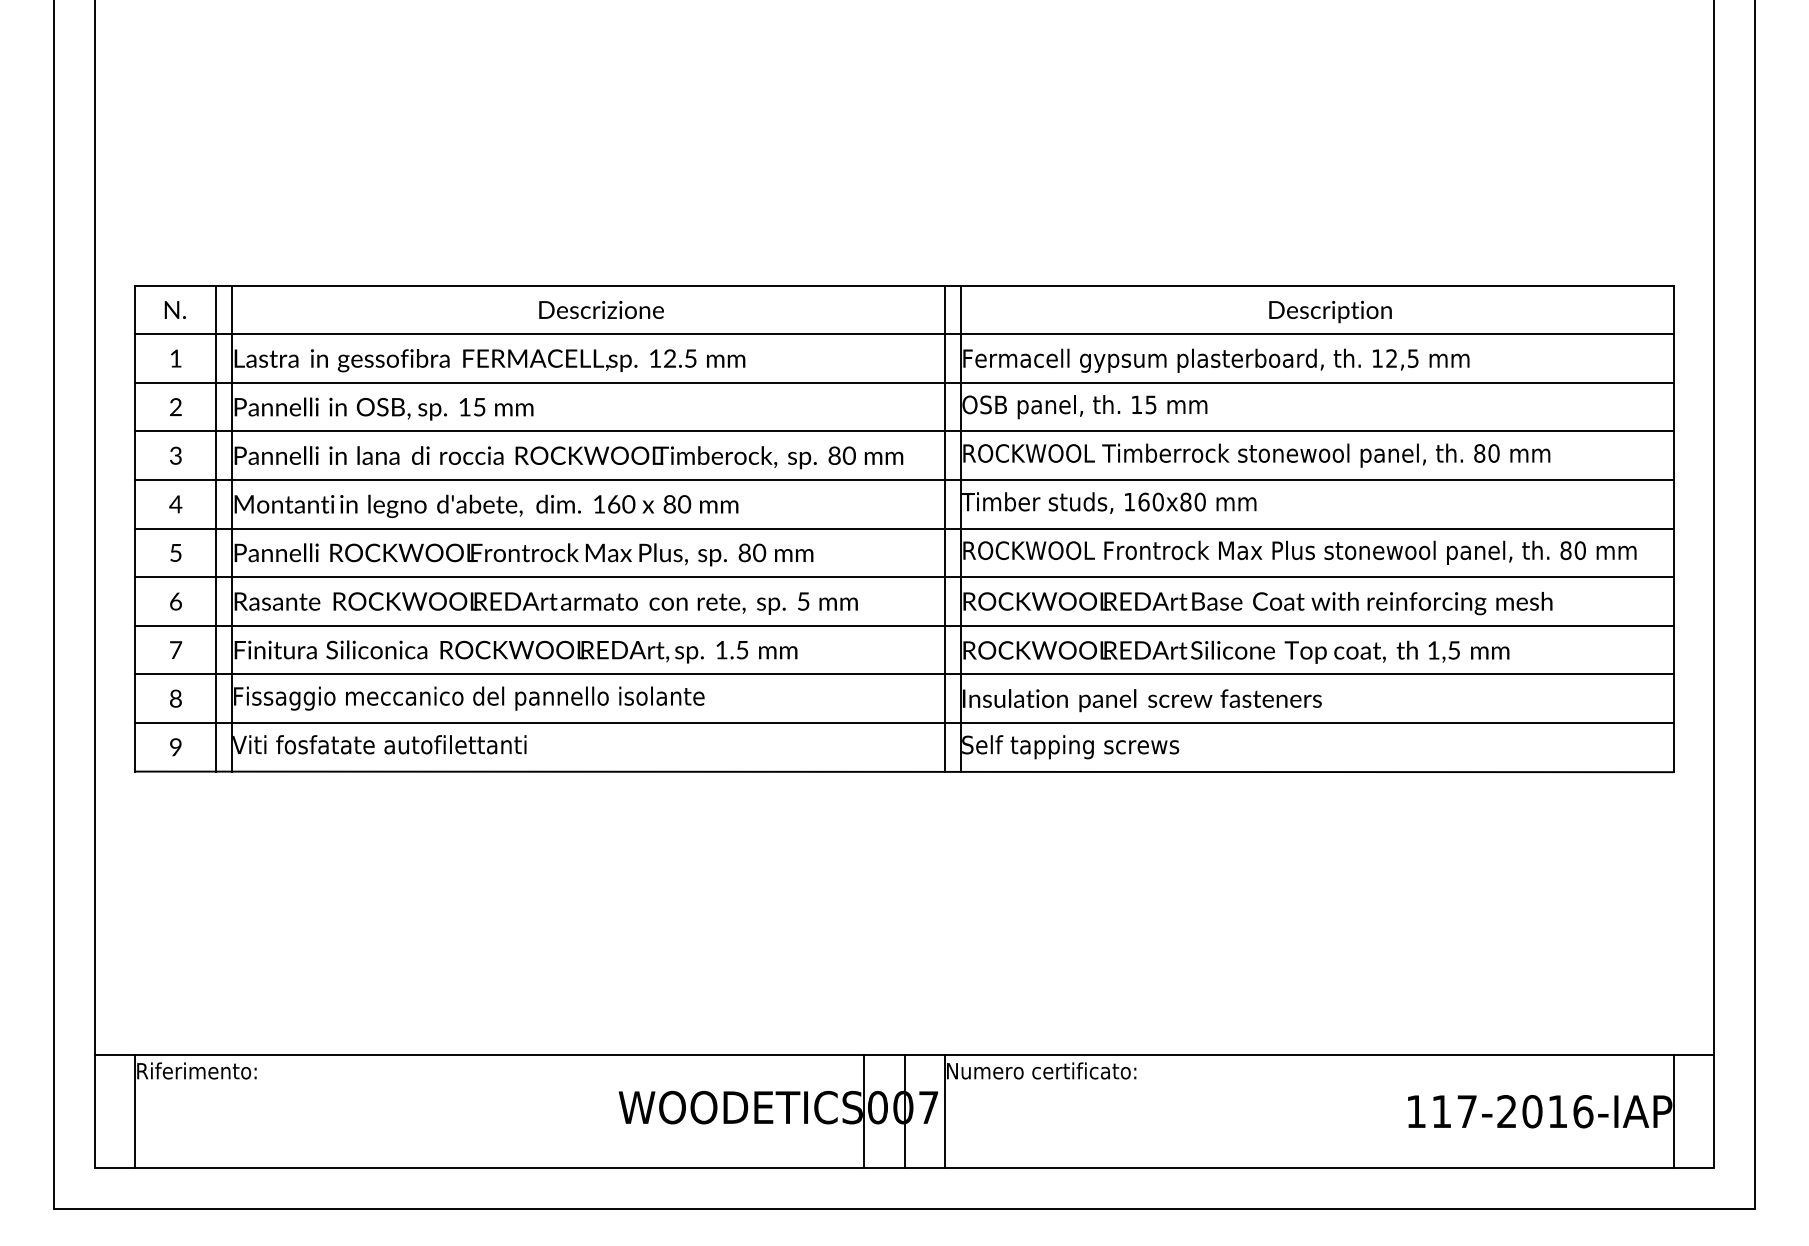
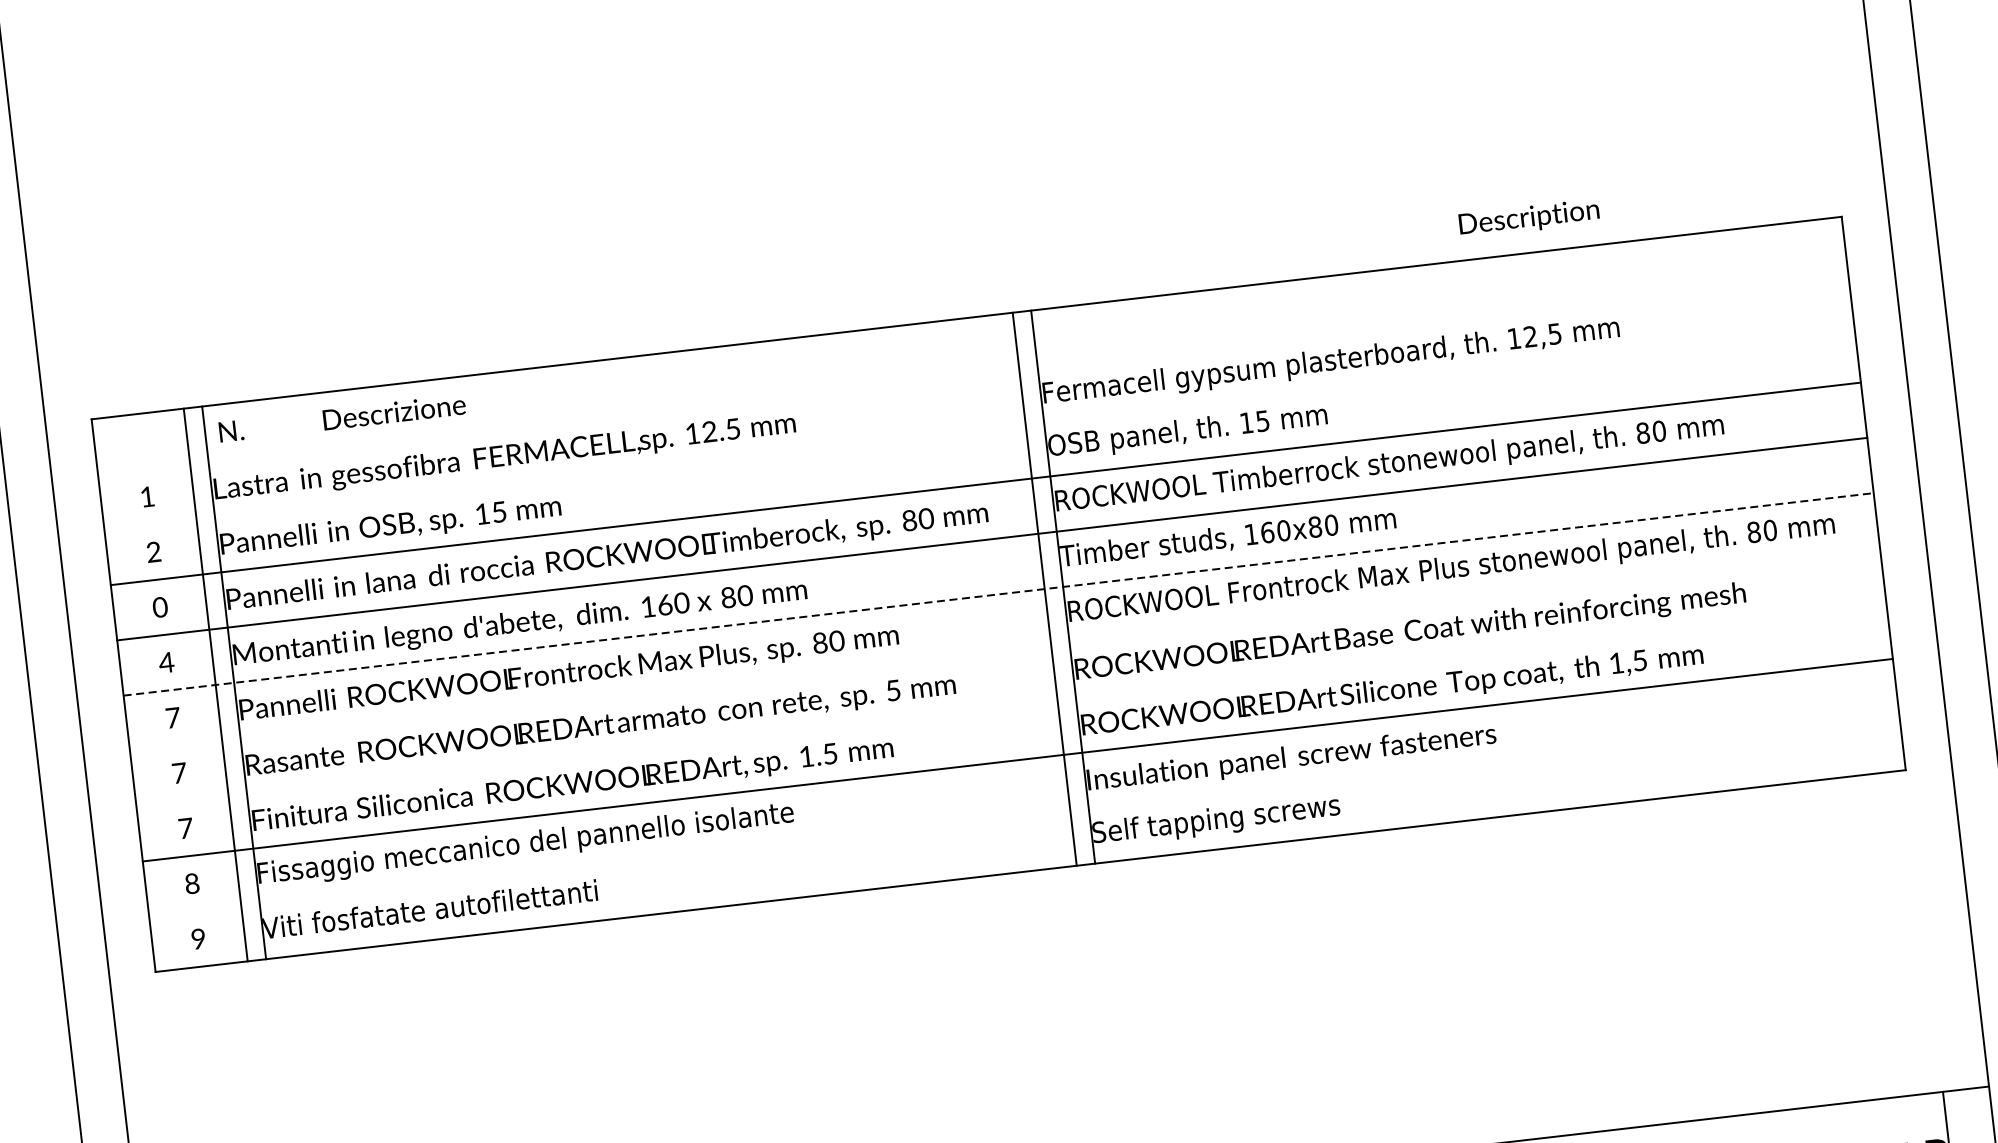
text: (174, 309) -> (230, 430), moved
text: (601, 309) -> (394, 411), moved
text: (1330, 311) -> (1529, 218), moved
line: (904, 334) -> (973, 373), removed
line: (904, 382) -> (979, 428), removed
text: (175, 455) -> (159, 607), 3 -> 0
line: (904, 528) -> (998, 594), solid -> dashed
text: (176, 552) -> (173, 717), 5 -> 7
line: (904, 577) -> (1005, 649), removed
text: (176, 601) -> (180, 773), 6 -> 7
line: (904, 625) -> (1011, 704), removed
line: (904, 723) -> (1024, 816), removed

